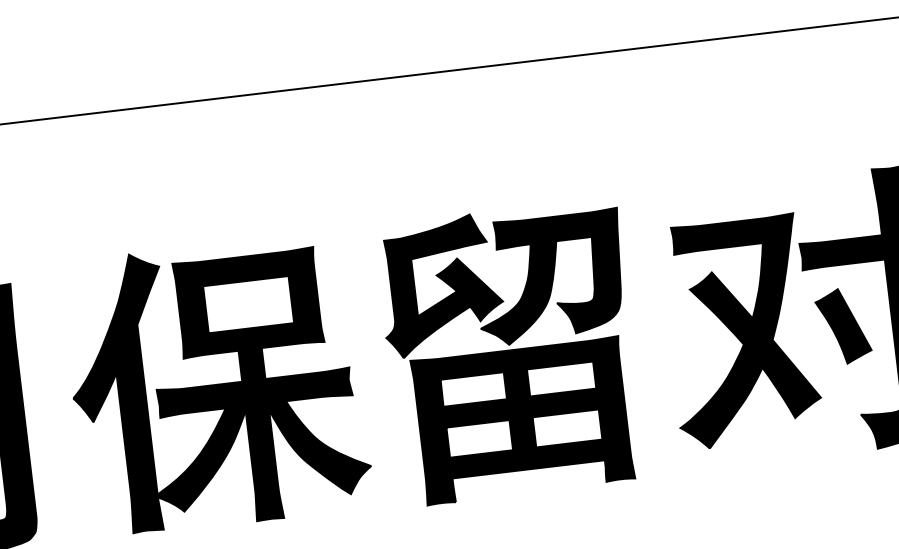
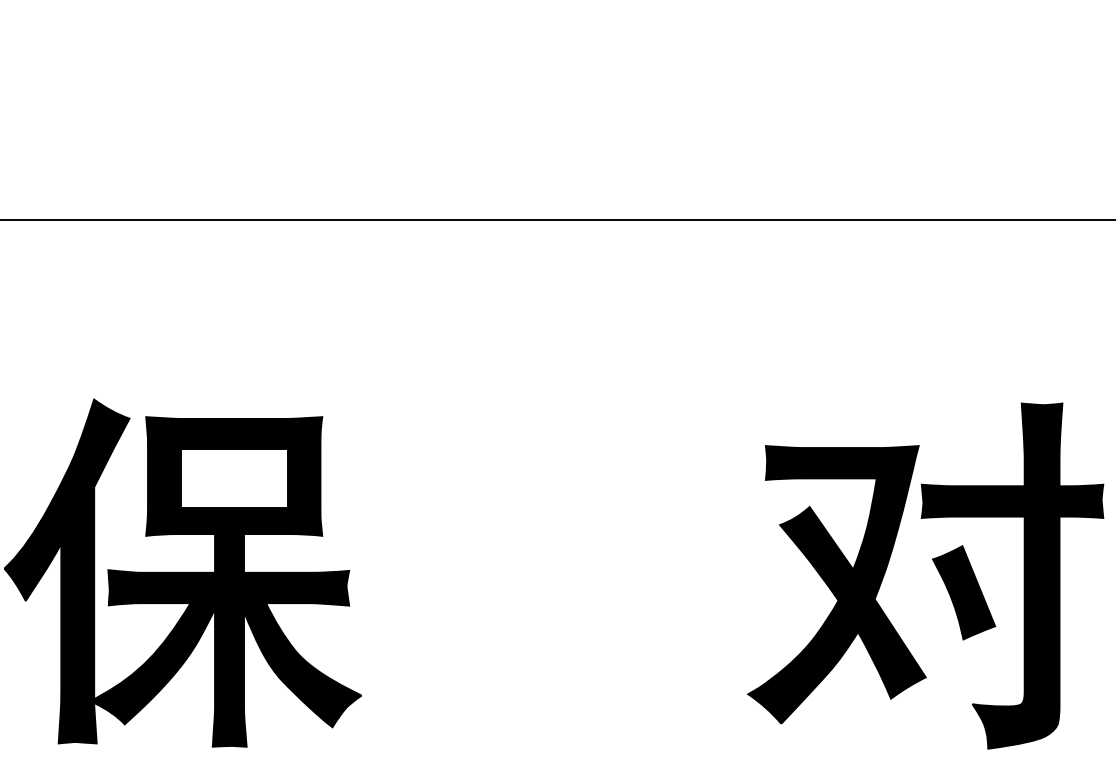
part: (511, 352) -> (550, 576), removed

